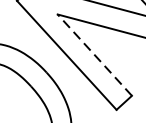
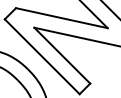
line: (93, 54) -> (61, 55), dashed -> solid

